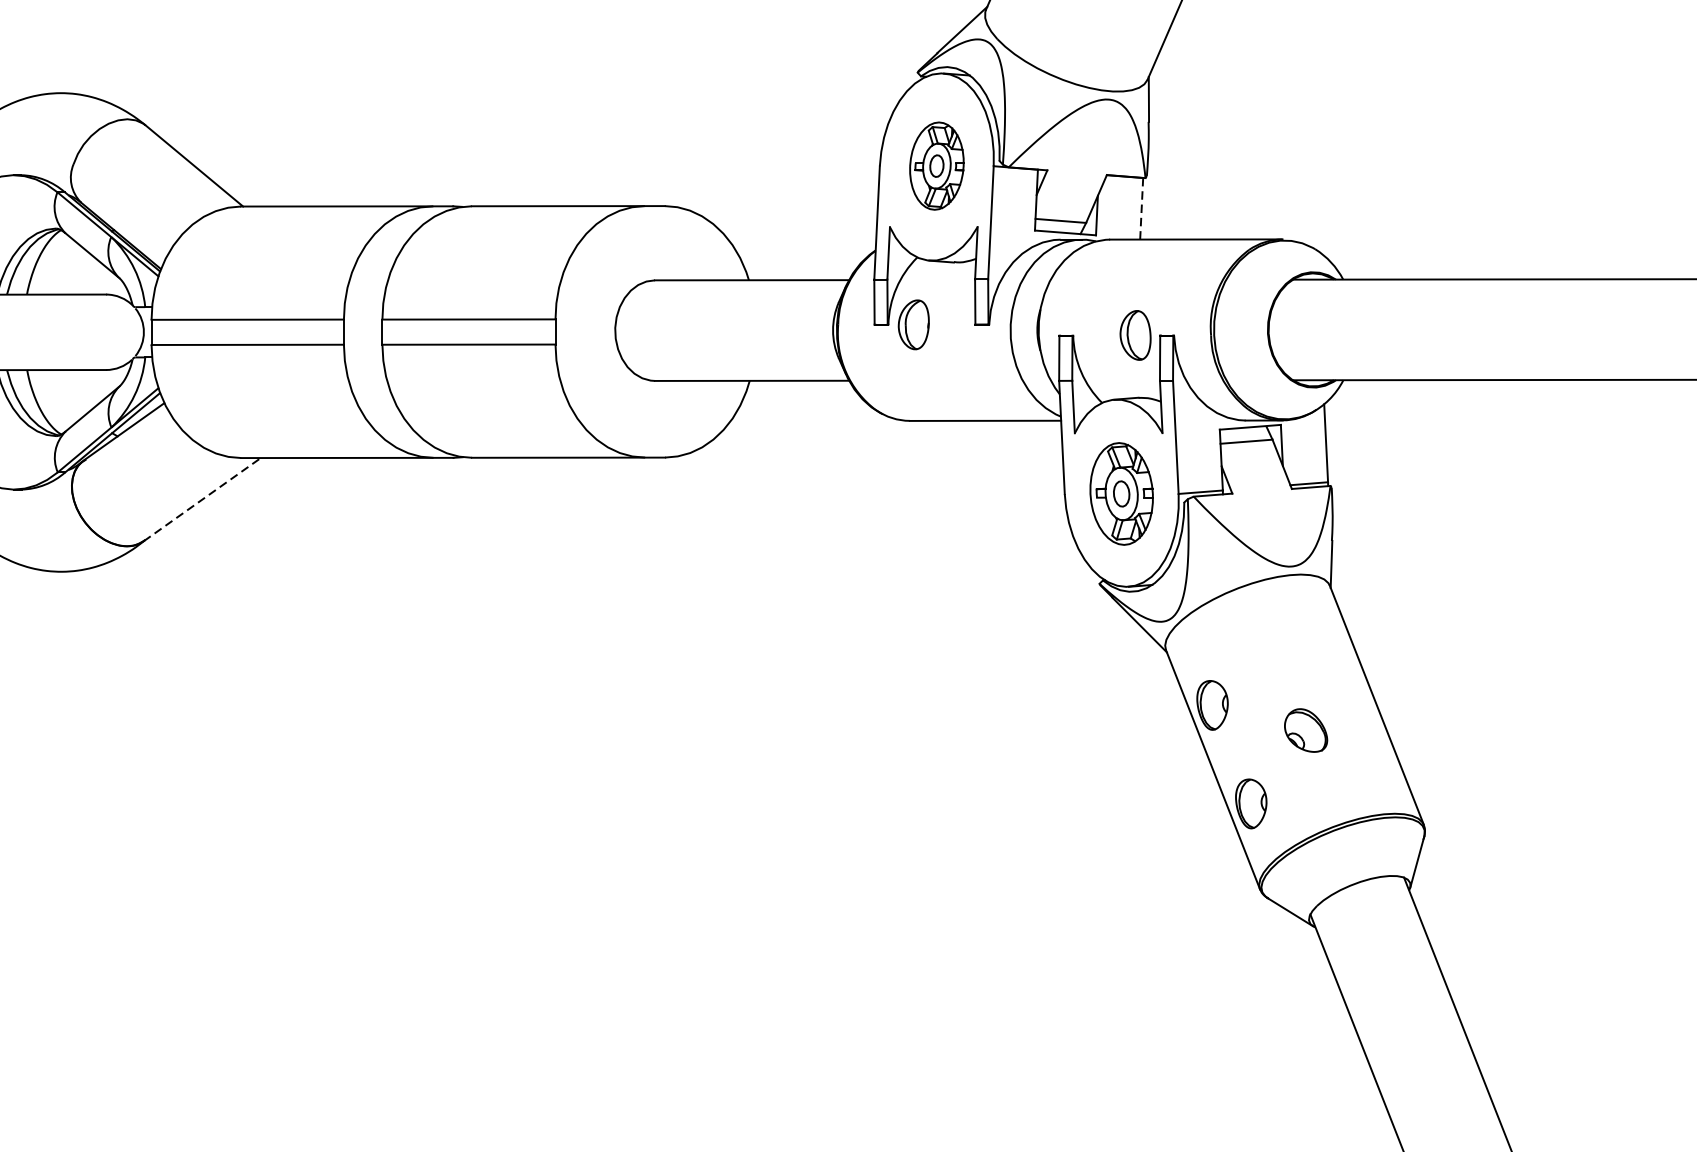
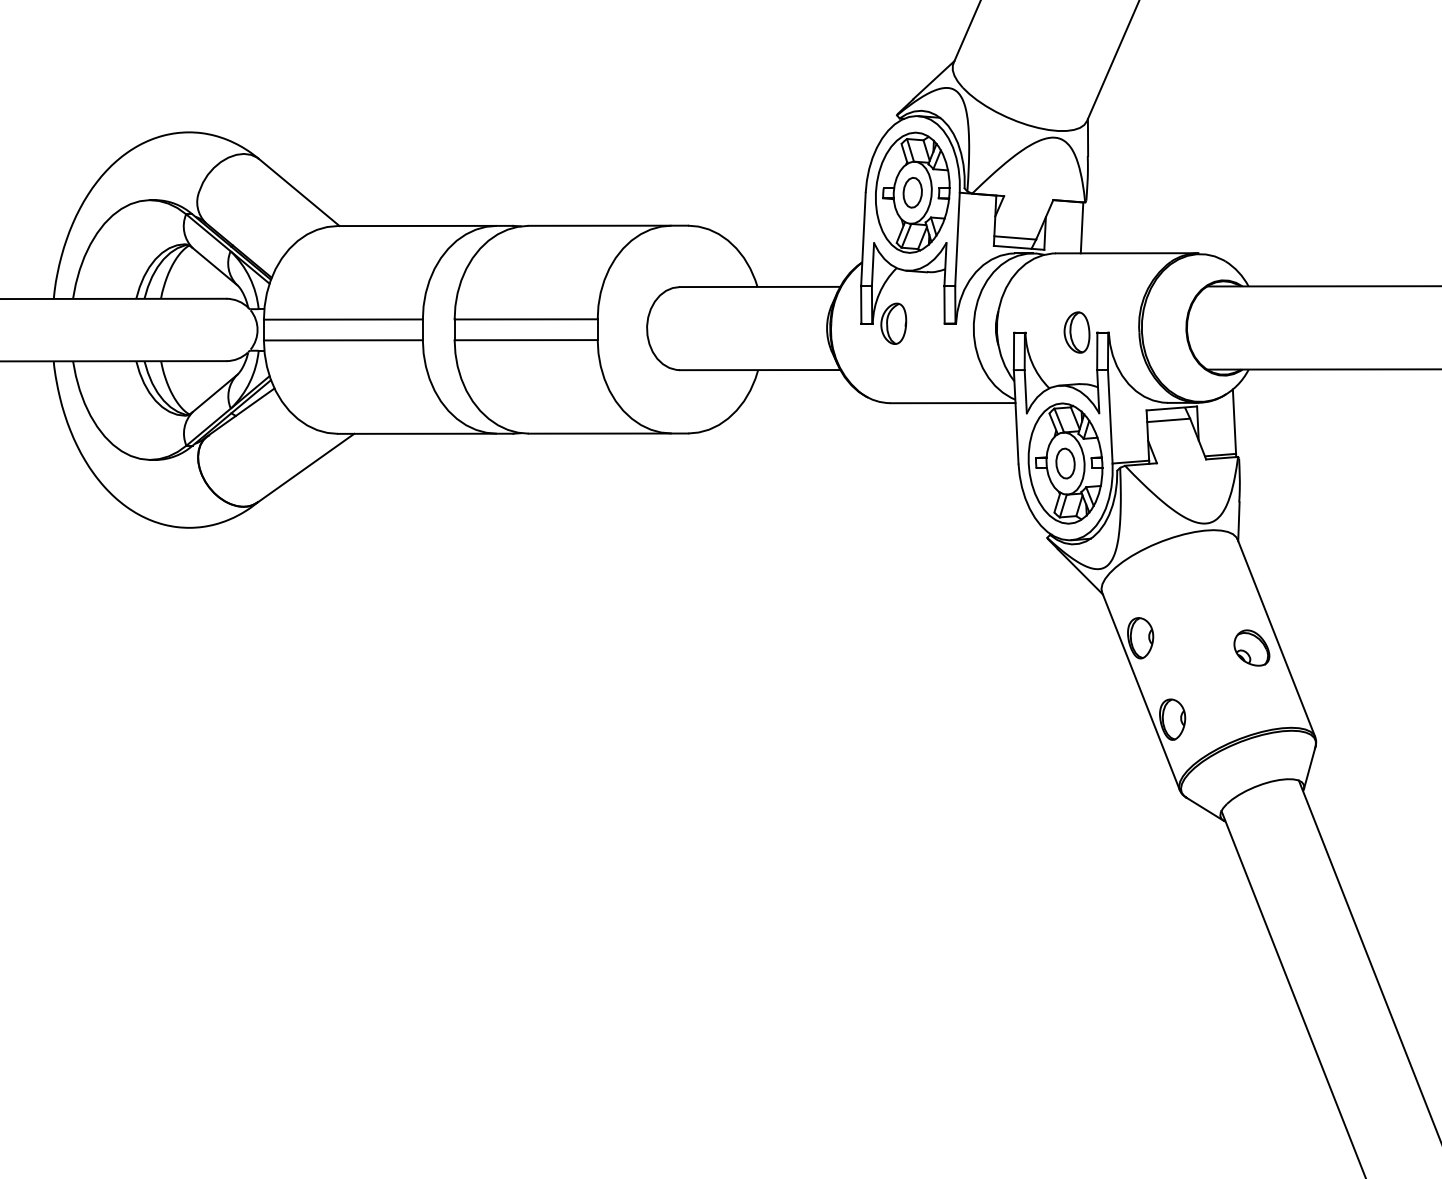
part: (936, 165) -> (912, 192), size x1.67
line: (1142, 208) -> (1082, 227), dashed -> solid
part: (1121, 493) -> (1065, 463), size x1.43
line: (203, 498) -> (306, 467), dashed -> solid
part: (1305, 729) -> (1251, 647), moved

